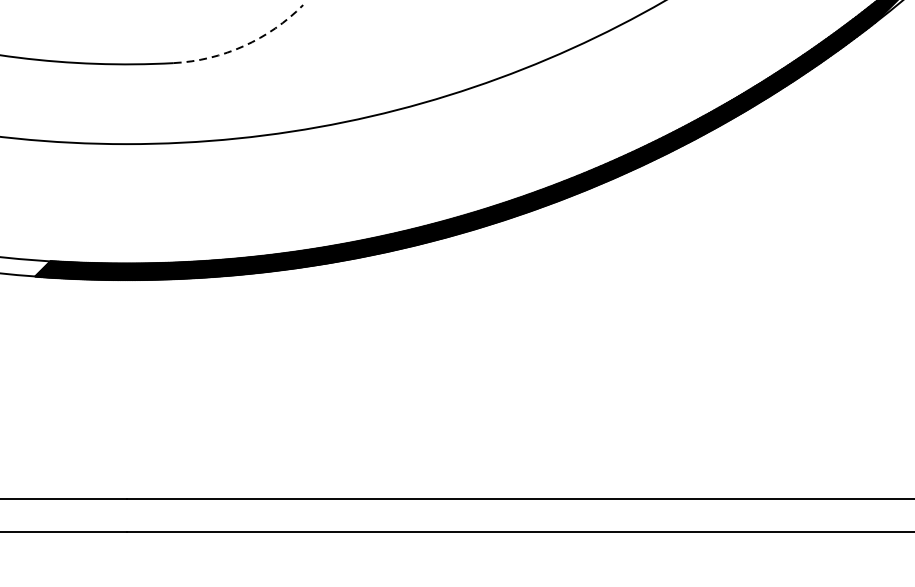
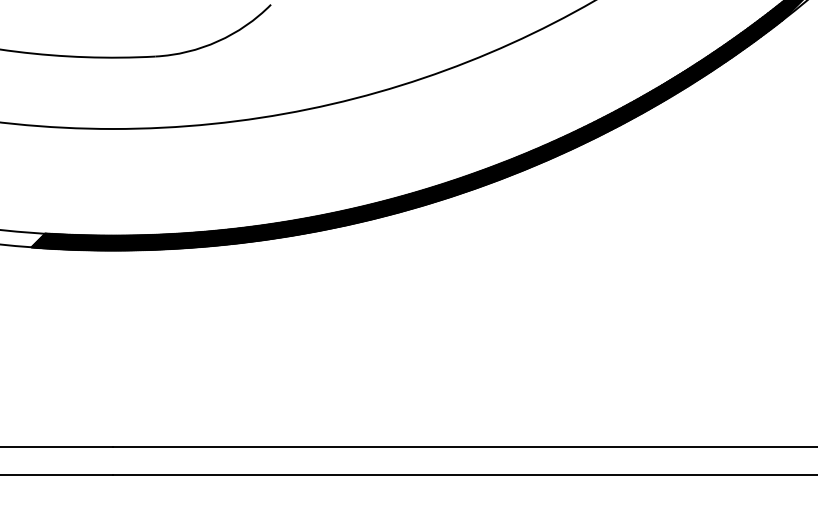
arc: (244, 46) -> (218, 41), dashed -> solid

